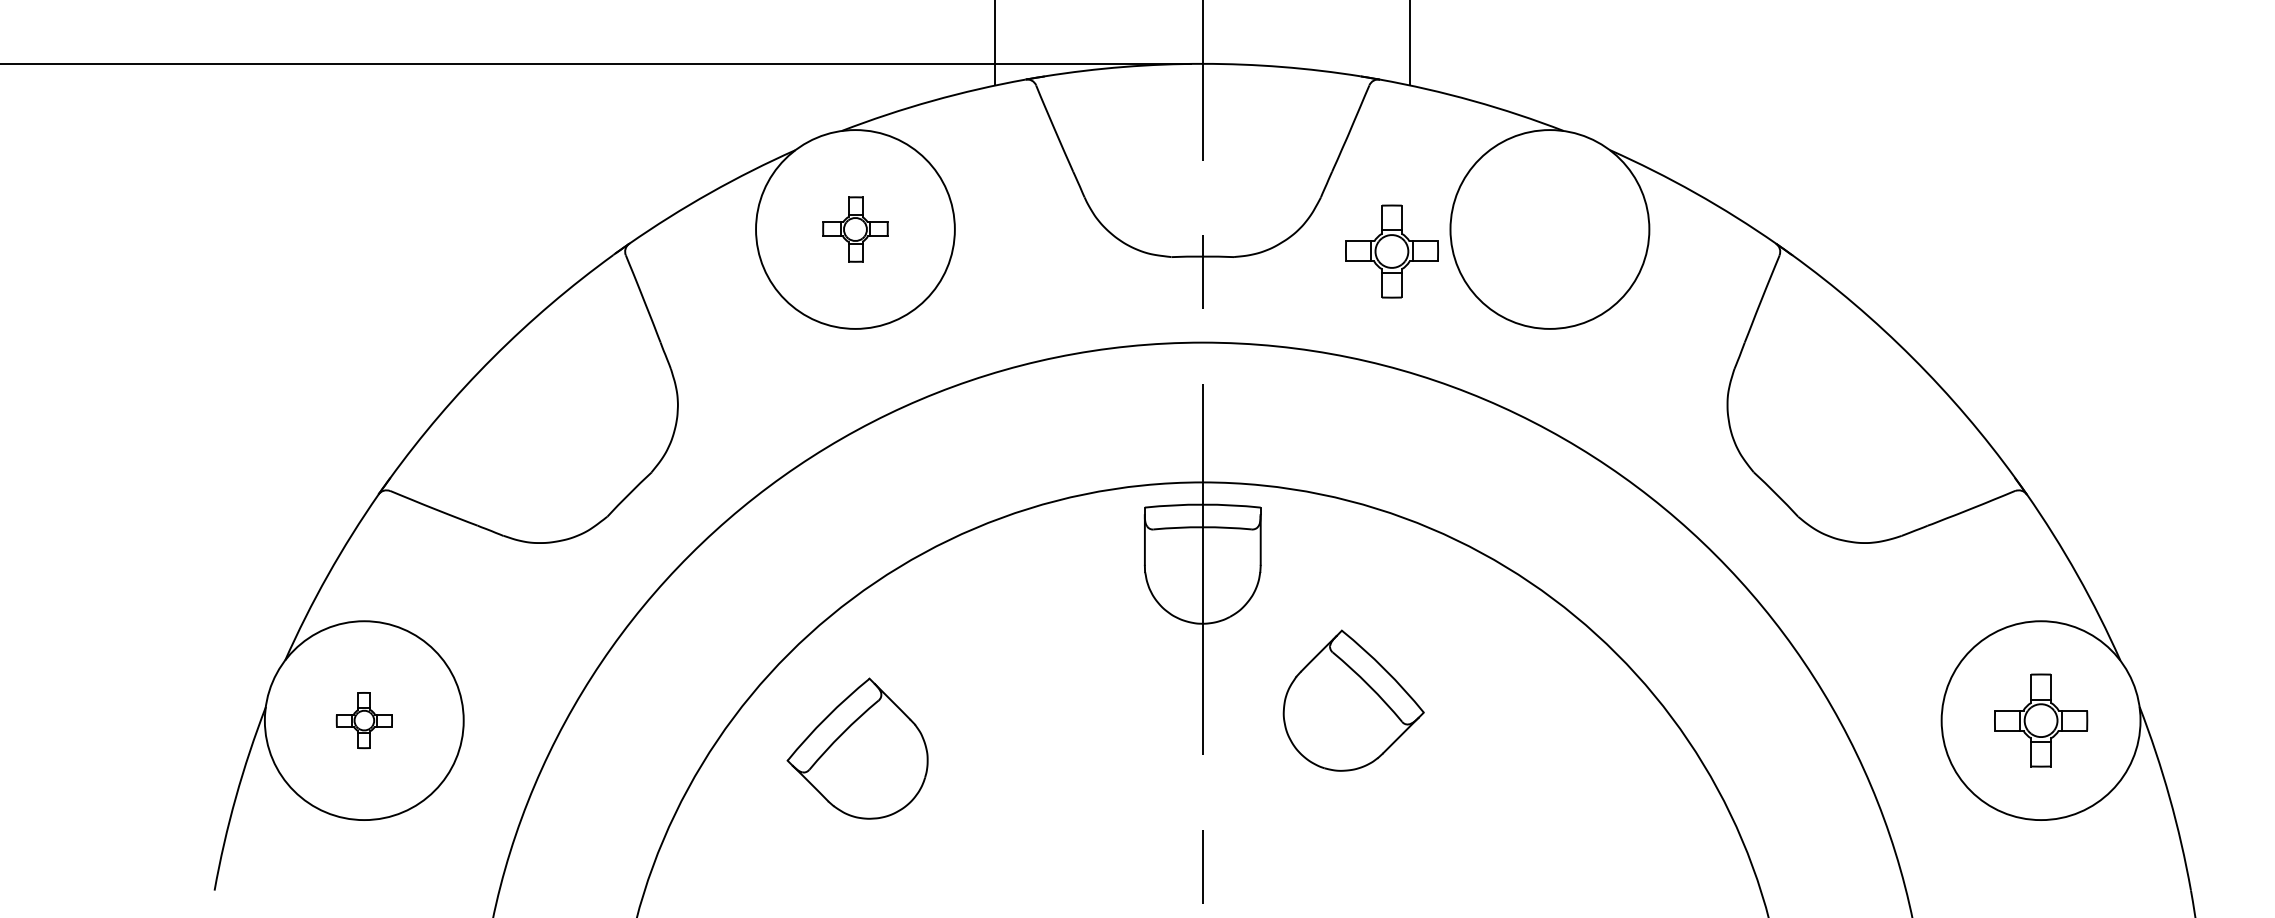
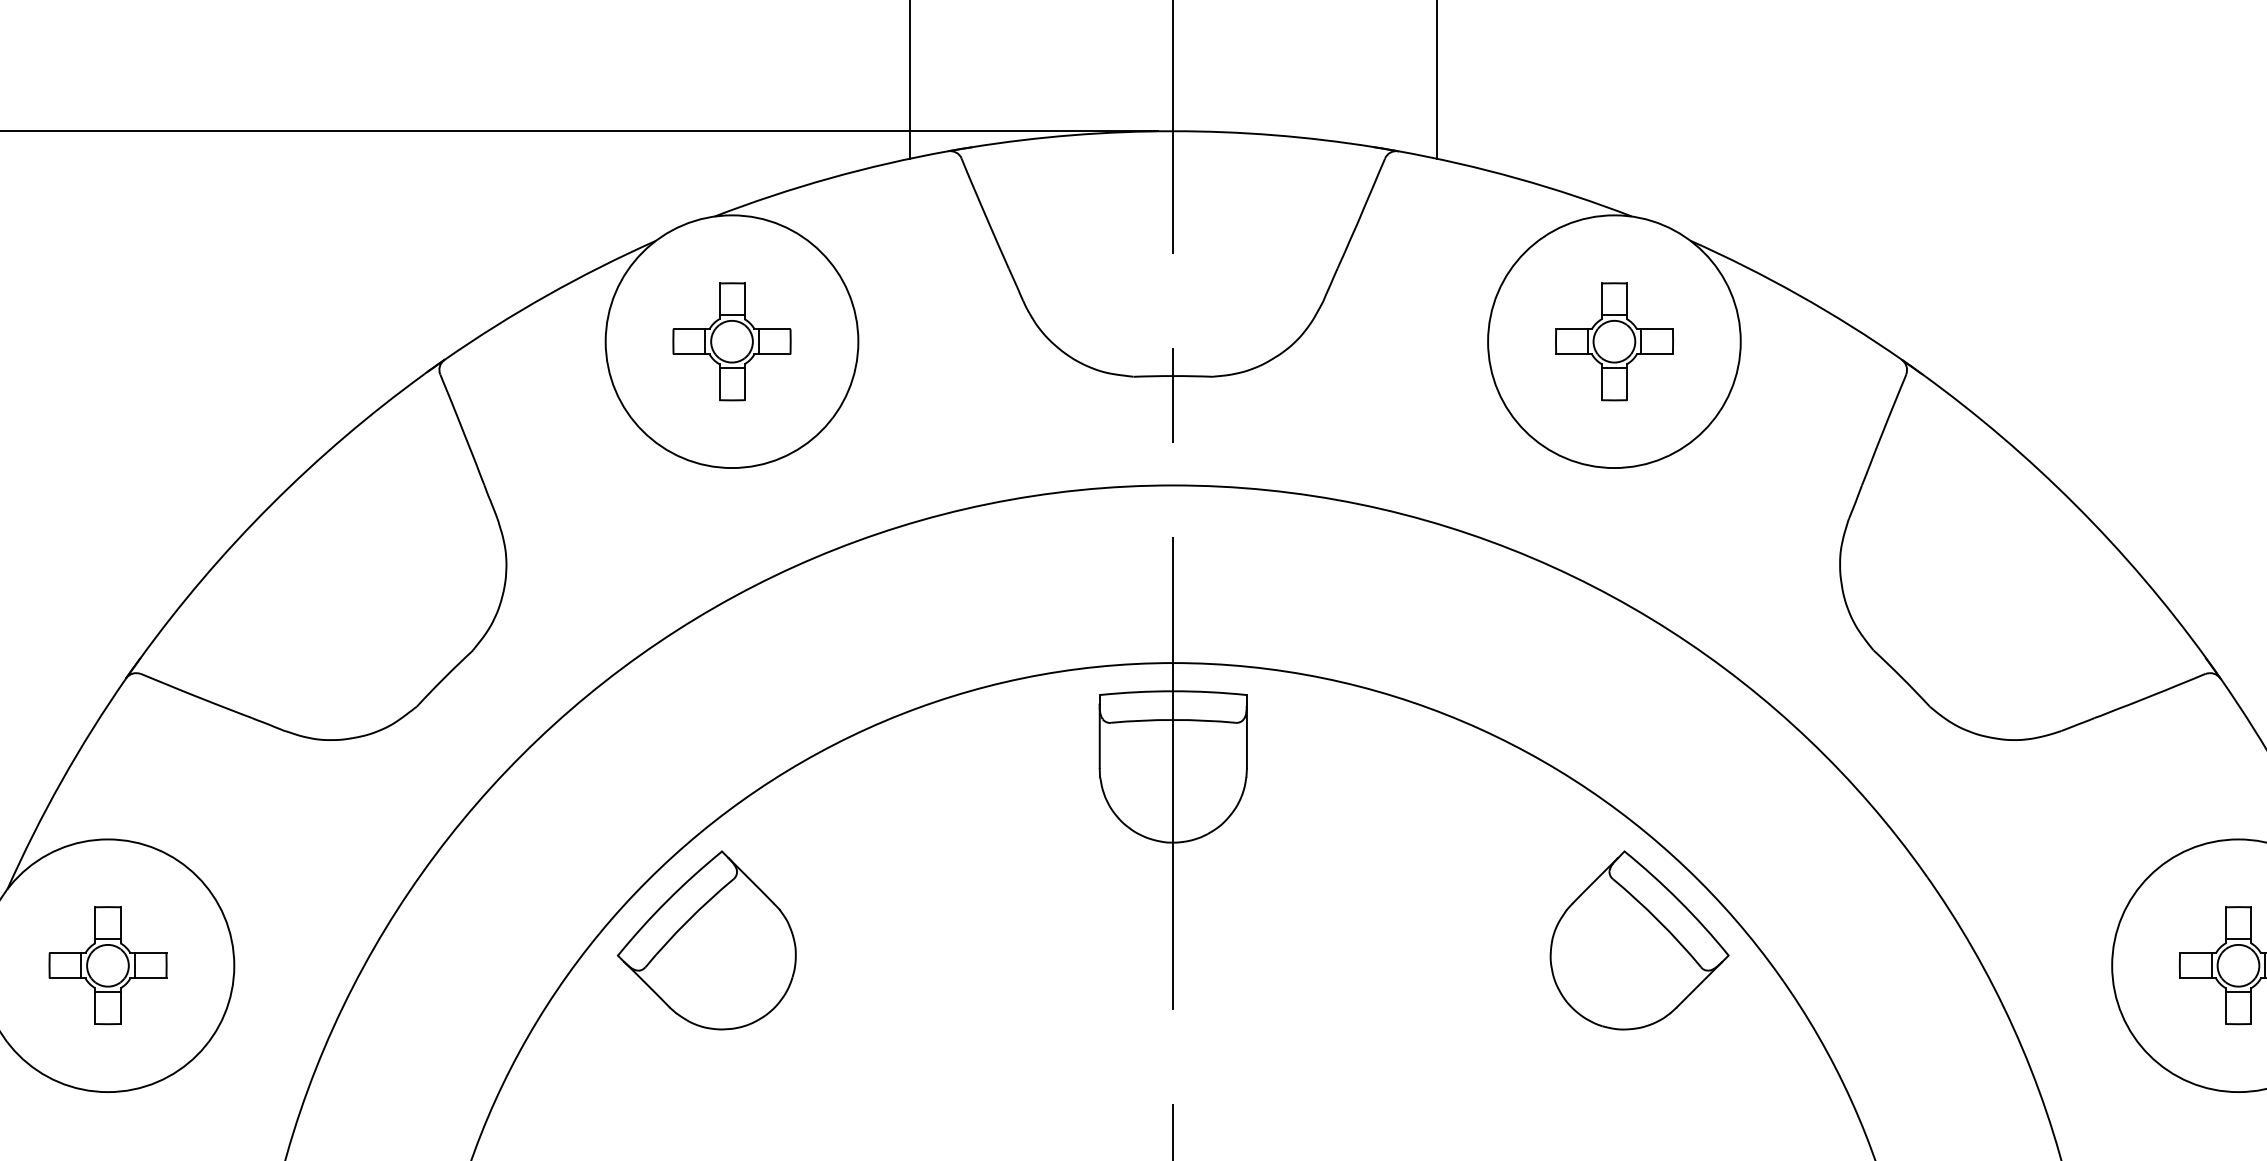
part: (855, 229) -> (732, 341), size x1.43
part: (1391, 251) -> (1613, 341), moved
part: (1353, 700) -> (1639, 940), moved
part: (364, 720) -> (108, 965), size x1.67
part: (857, 748) -> (706, 940), moved

